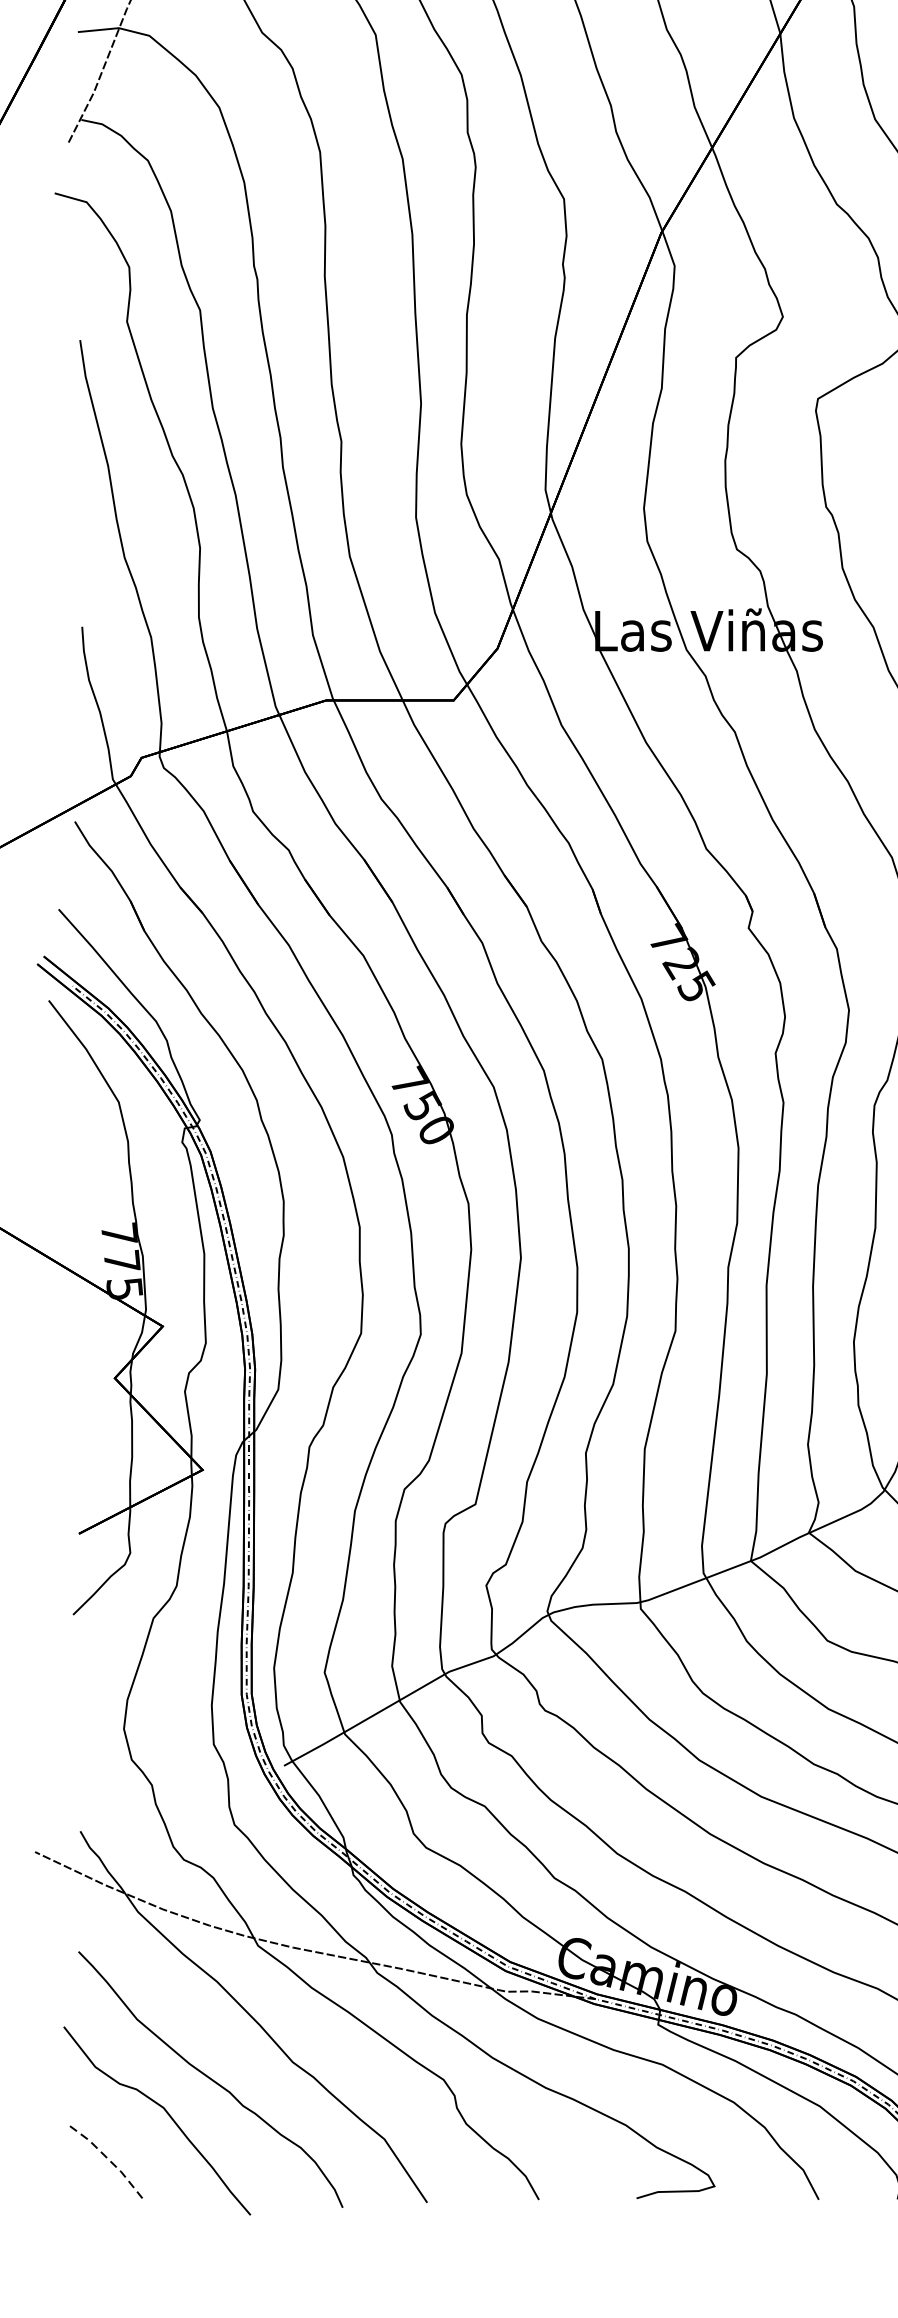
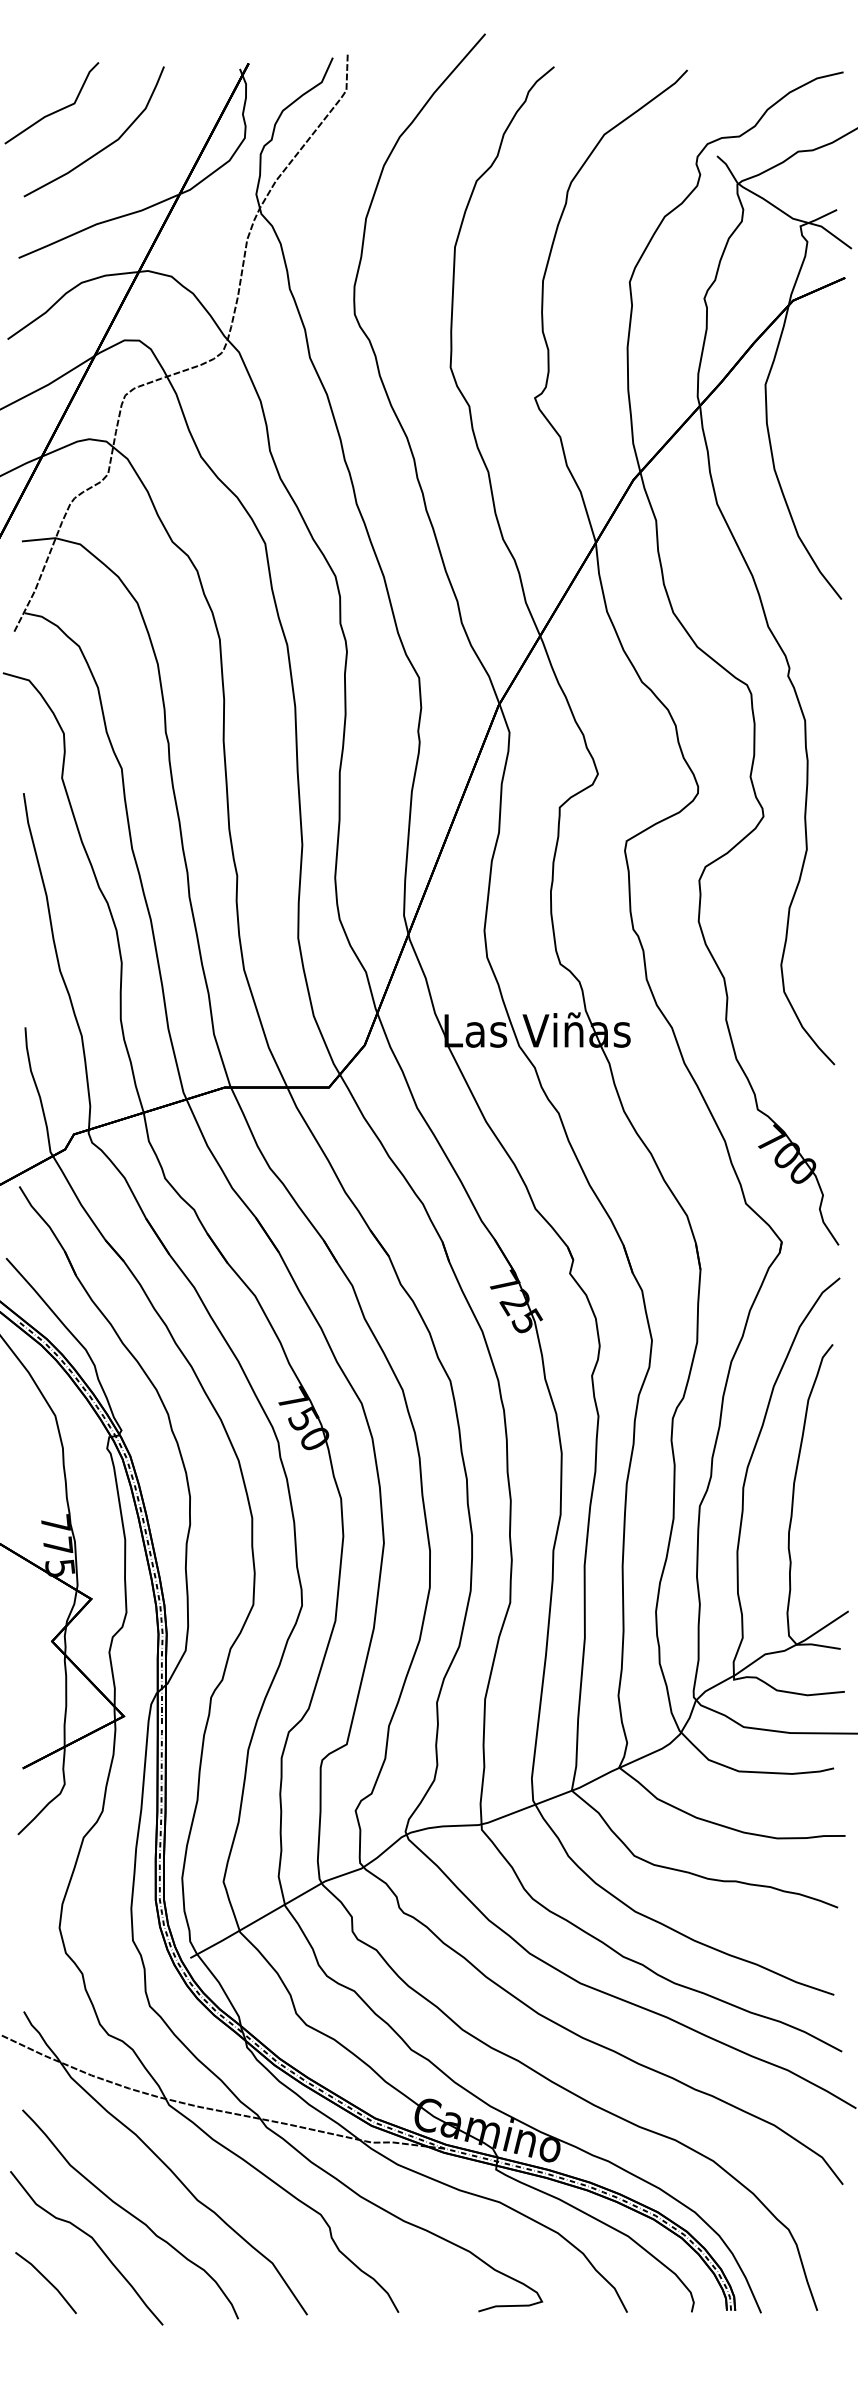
line: (110, 2160) -> (48, 2280), dashed -> solid

